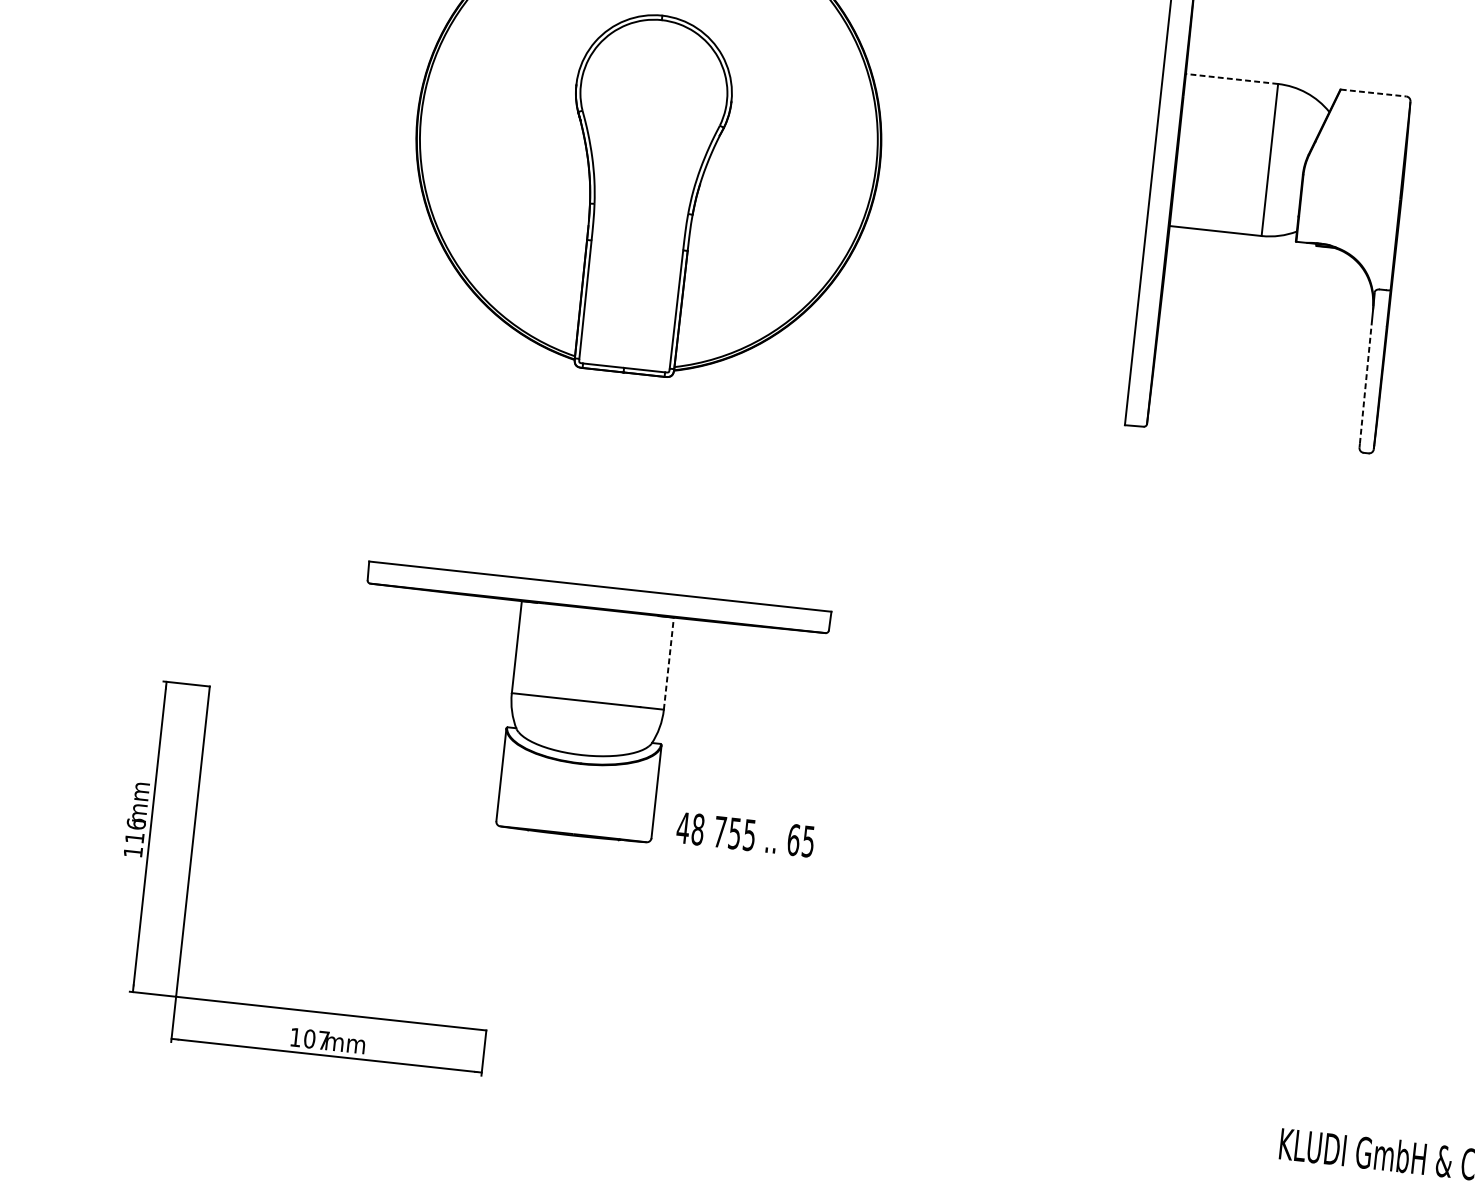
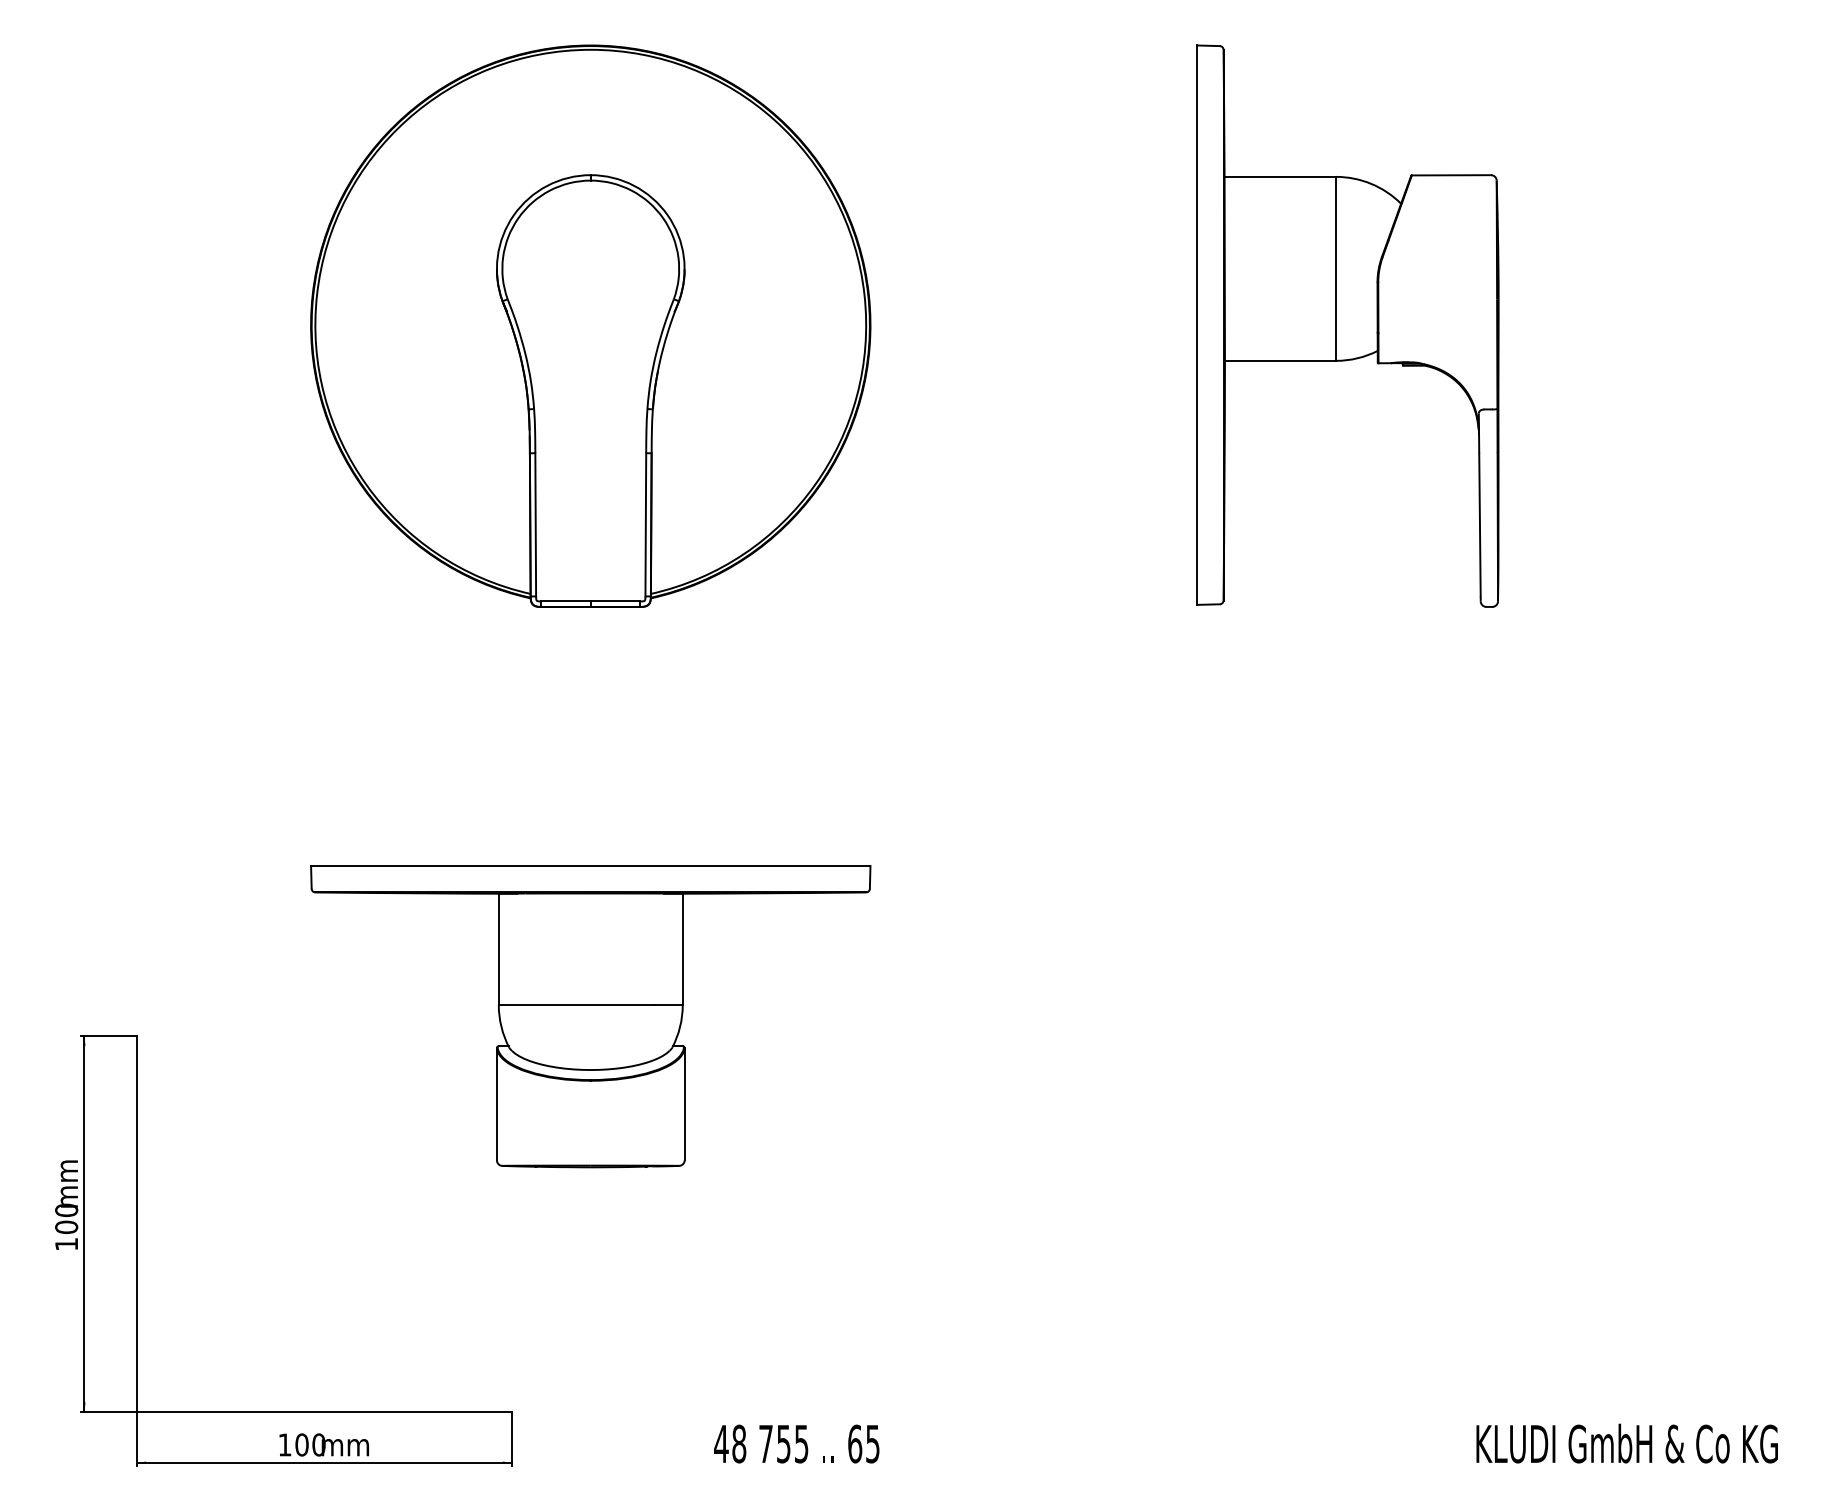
line: (1232, 78) -> (1280, 176), dashed -> solid
line: (1373, 93) -> (1451, 175), dashed -> solid
line: (1365, 384) -> (1479, 524), dashed -> solid
line: (668, 663) -> (682, 949), dashed -> solid
text: (135, 830) -> (66, 1218), 116 -> 100
text: (745, 834) -> (796, 1443), moved
text: (323, 1040) -> (318, 1444), 107 -> 100

